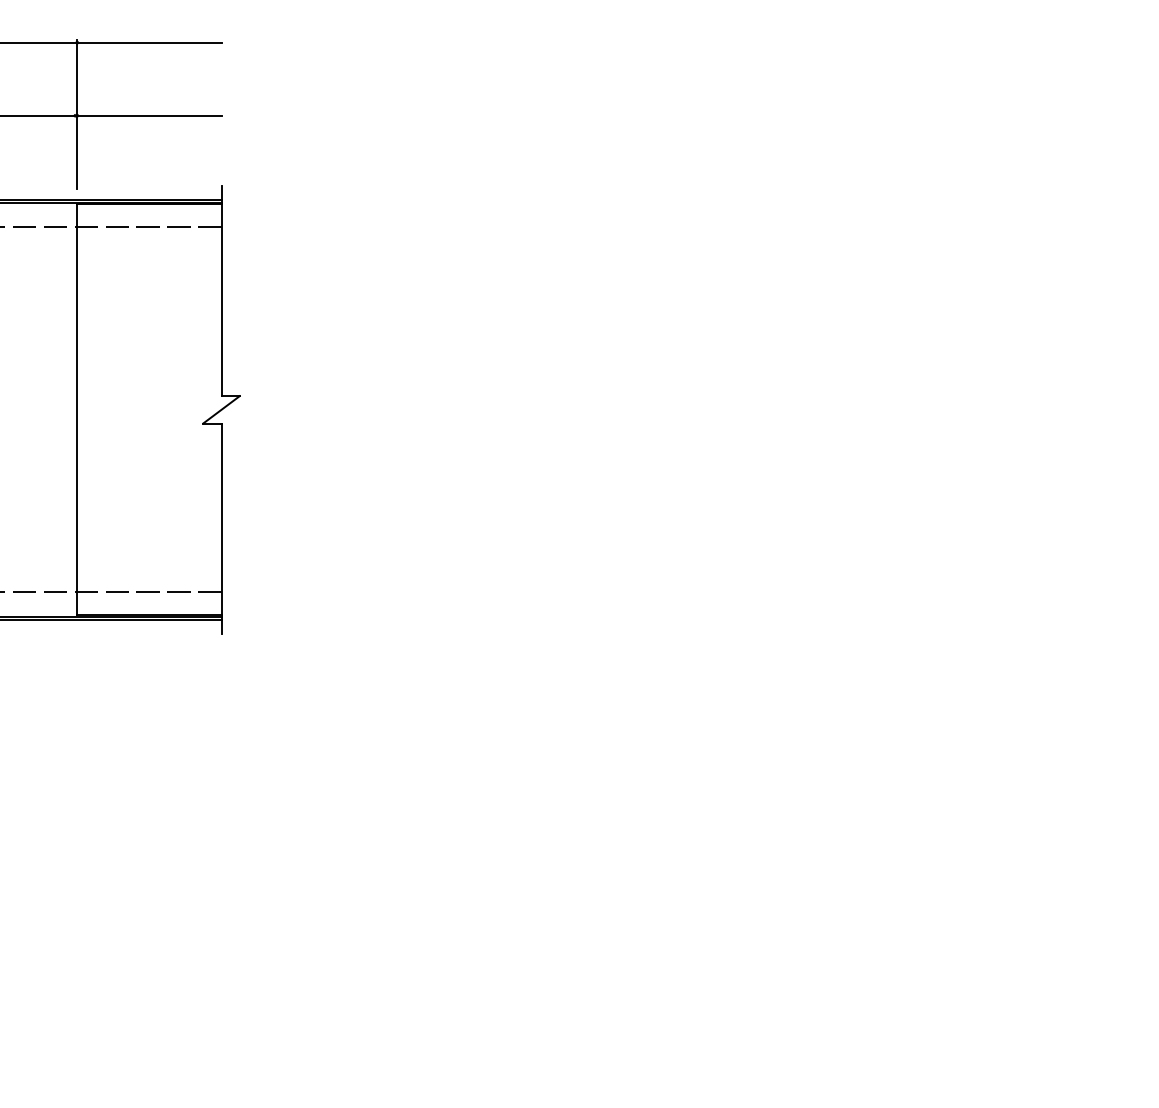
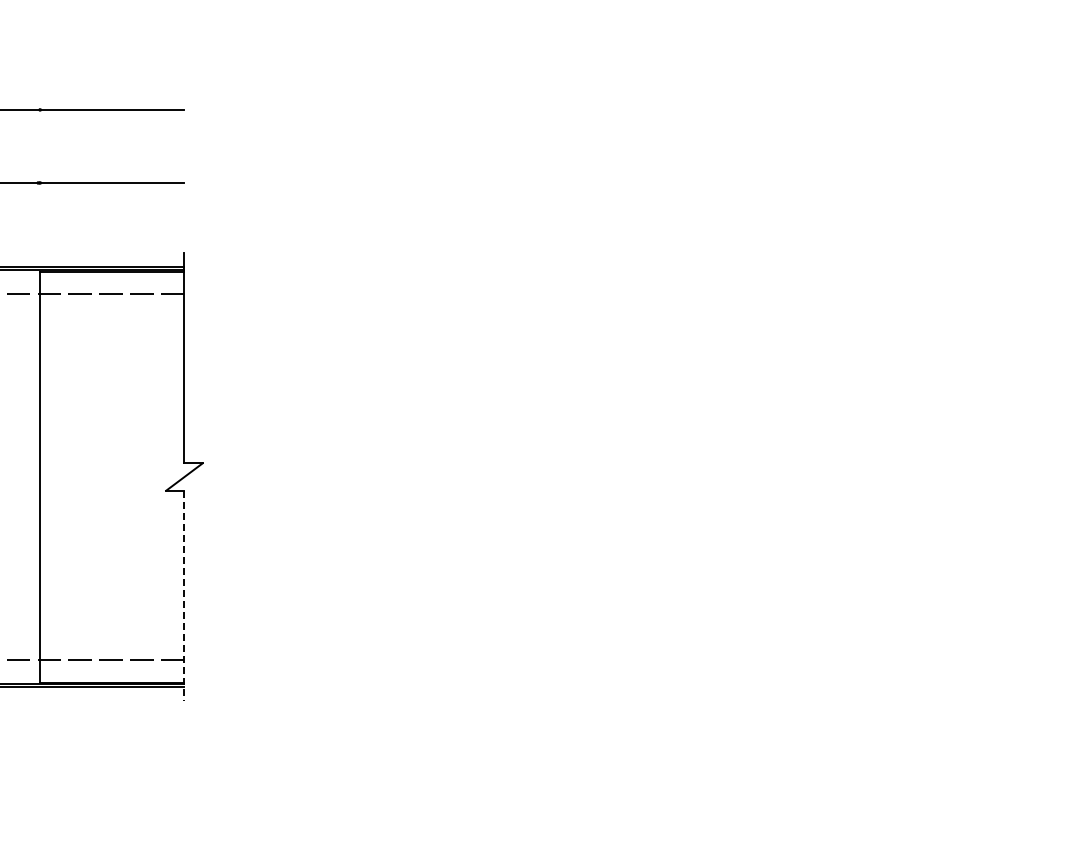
line: (77, 113) -> (40, 180), removed
line: (221, 529) -> (184, 596), solid -> dashed

